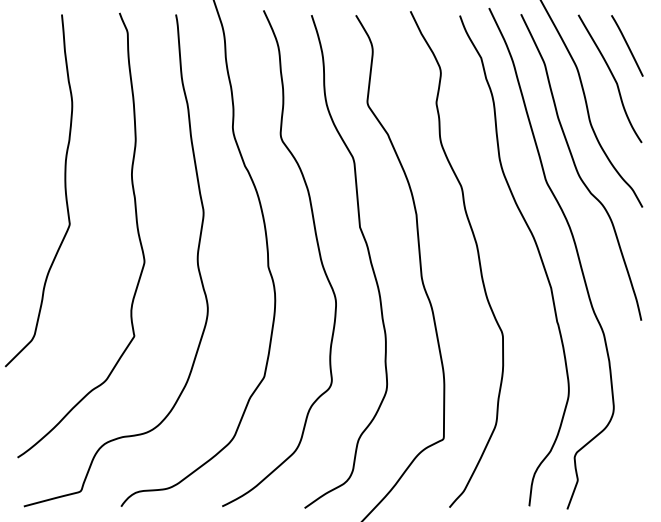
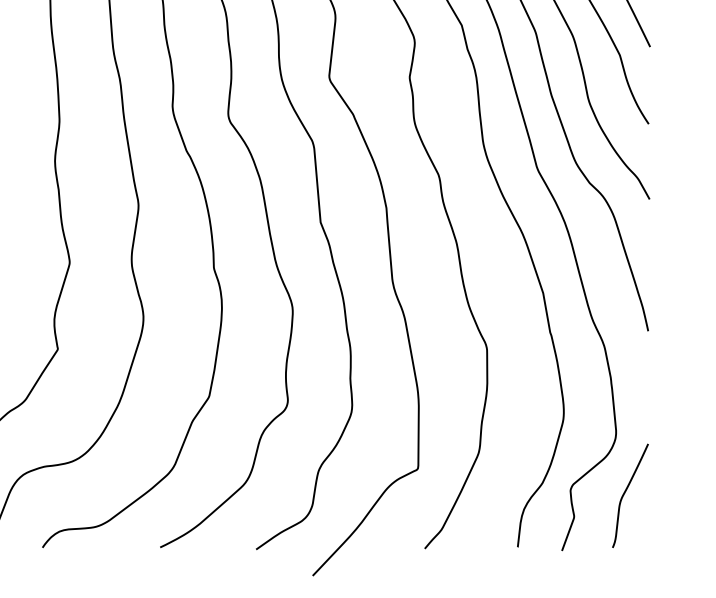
curve: (622, 459) -> (626, 492), added

